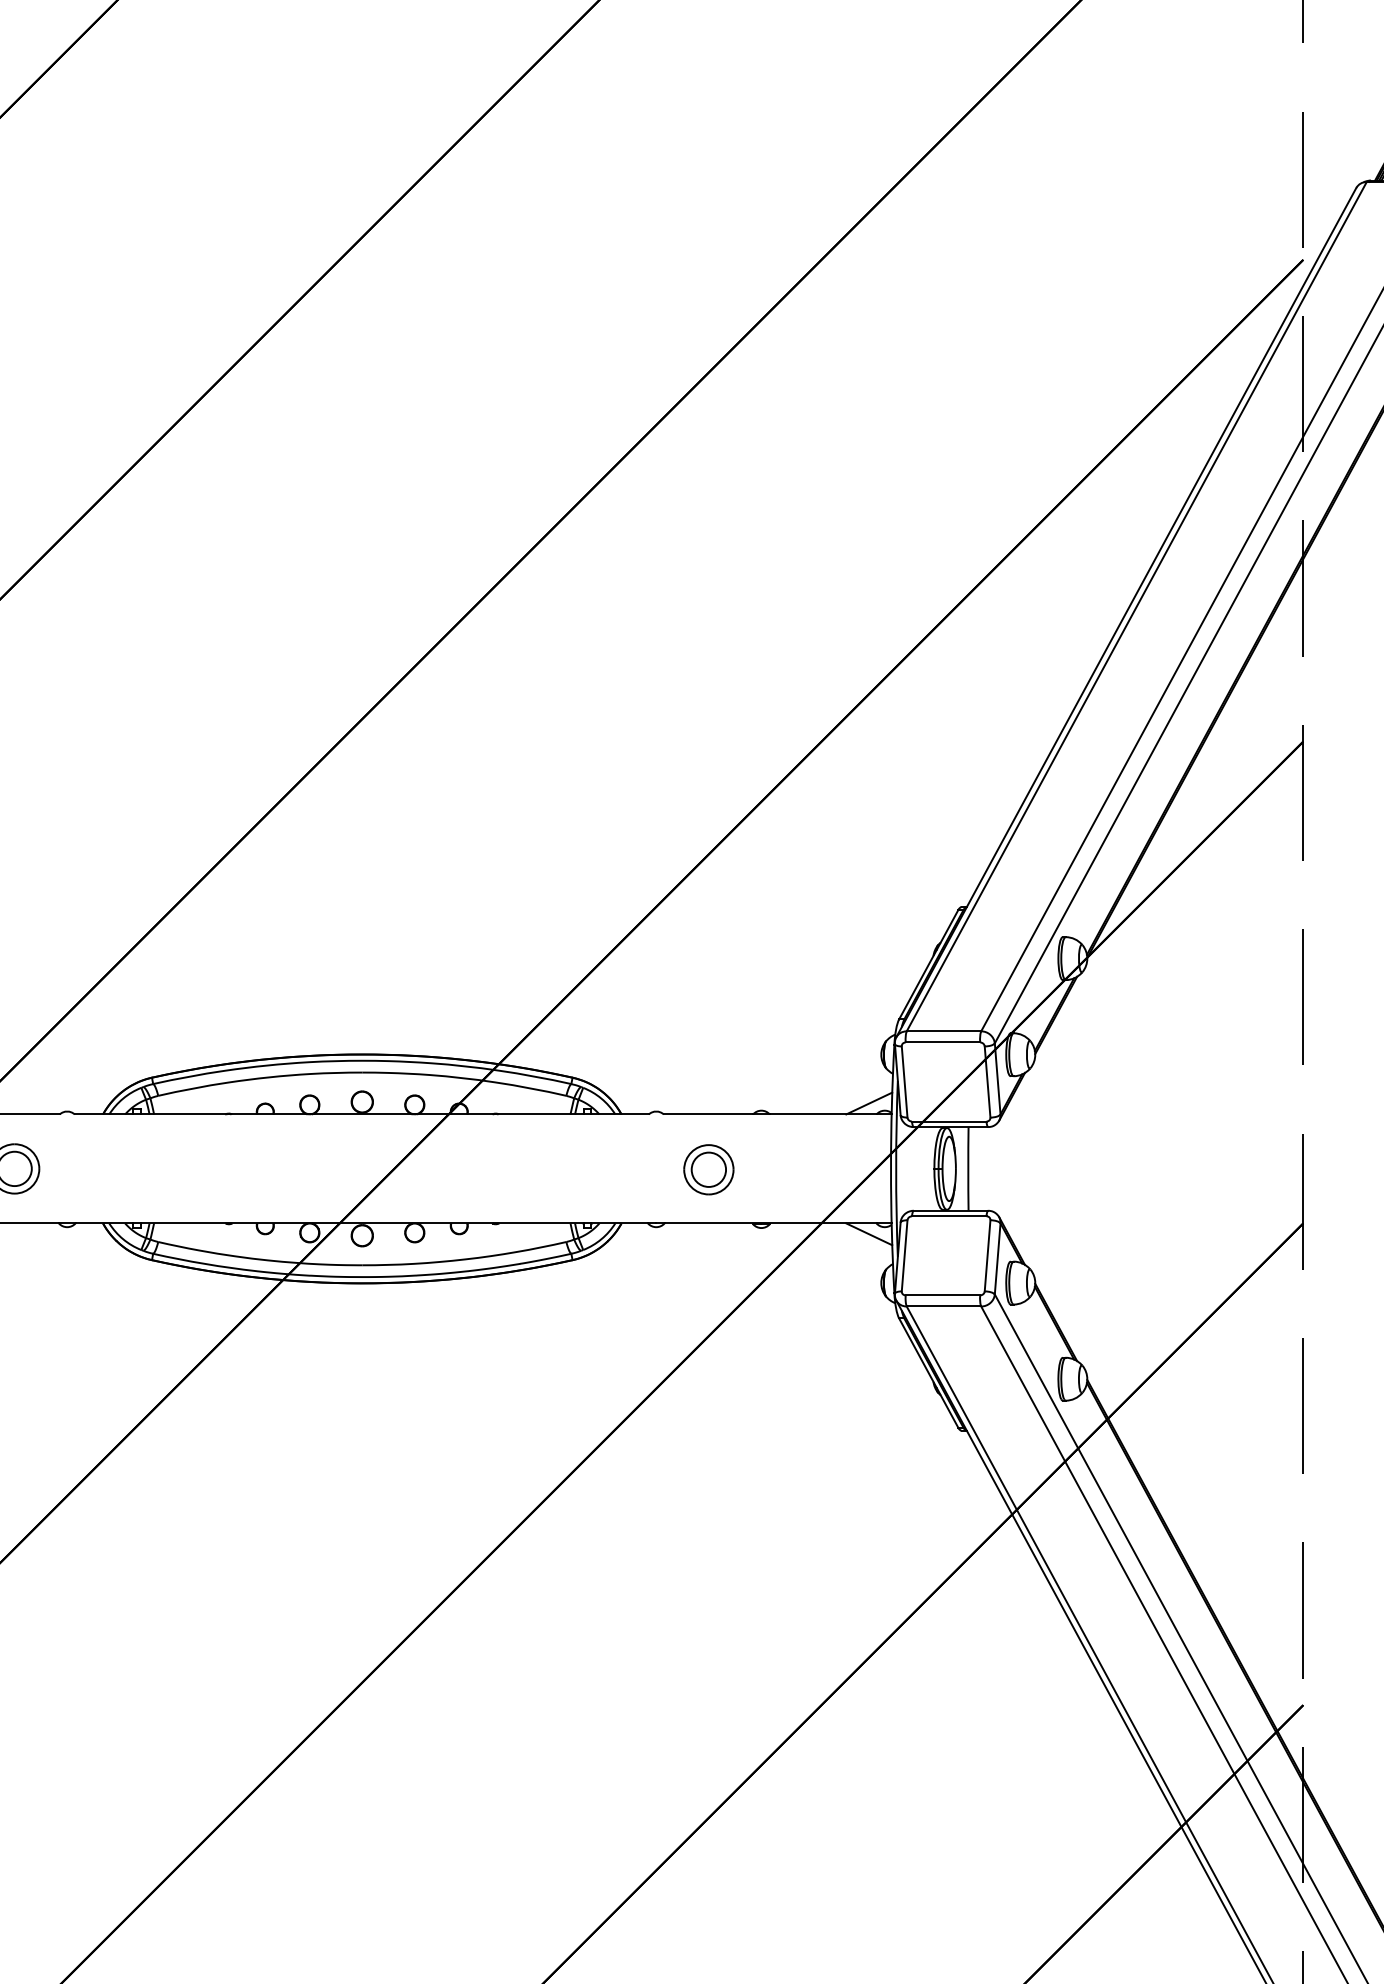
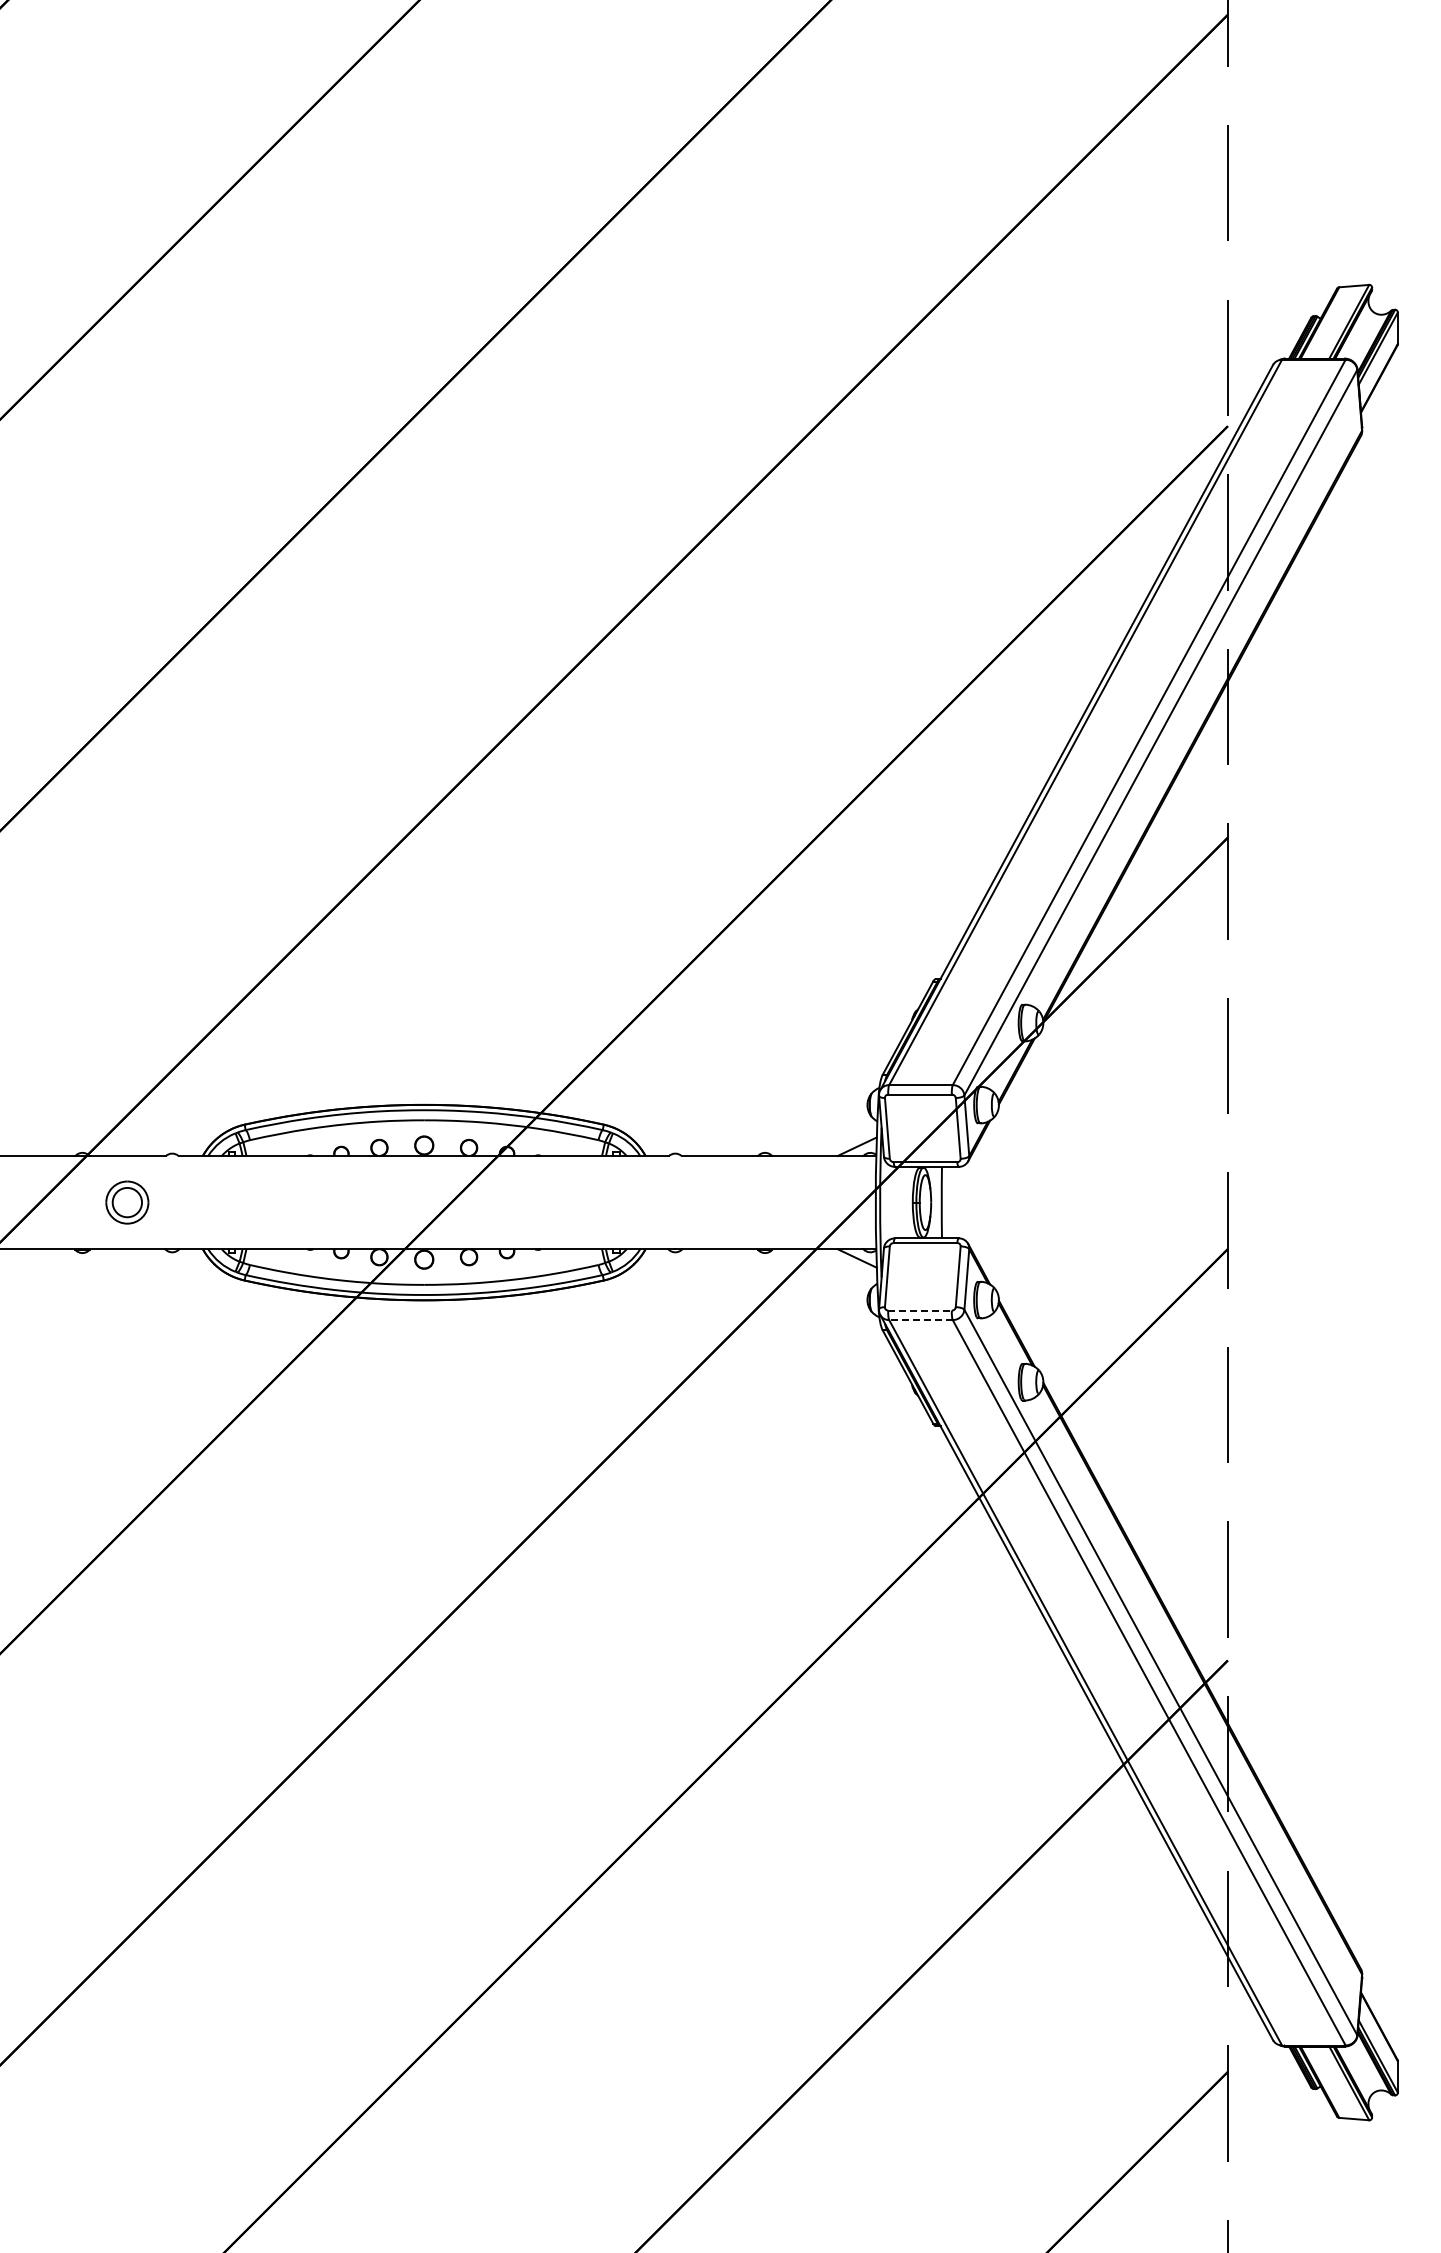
part: (709, 1169) -> (720, 1203), removed
line: (943, 1295) -> (920, 1310), solid -> dashed
line: (943, 1306) -> (920, 1320), solid -> dashed

